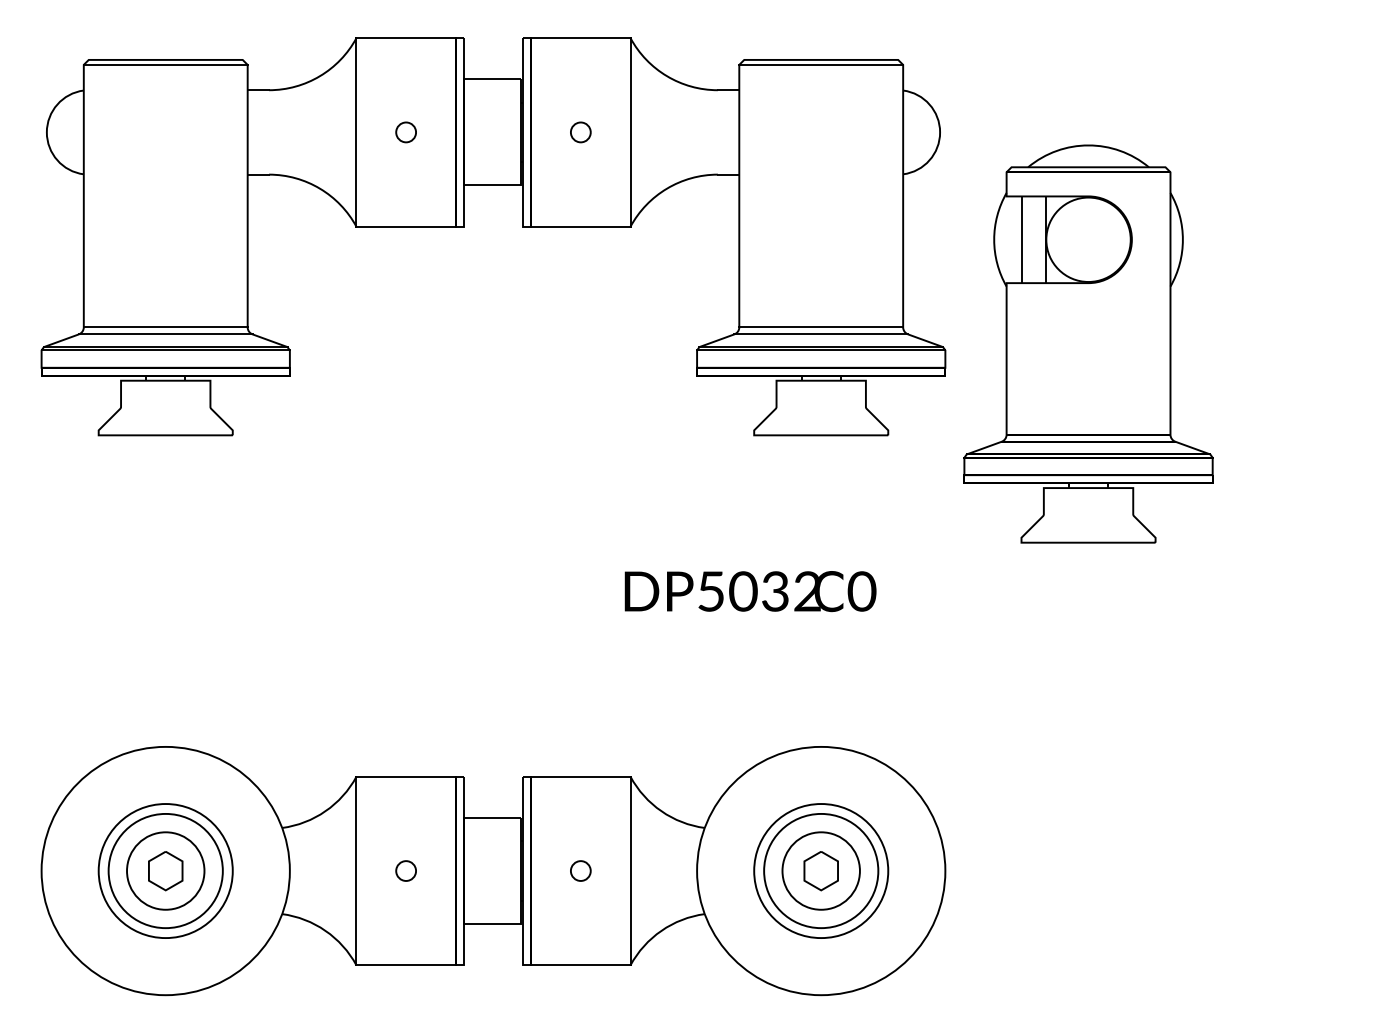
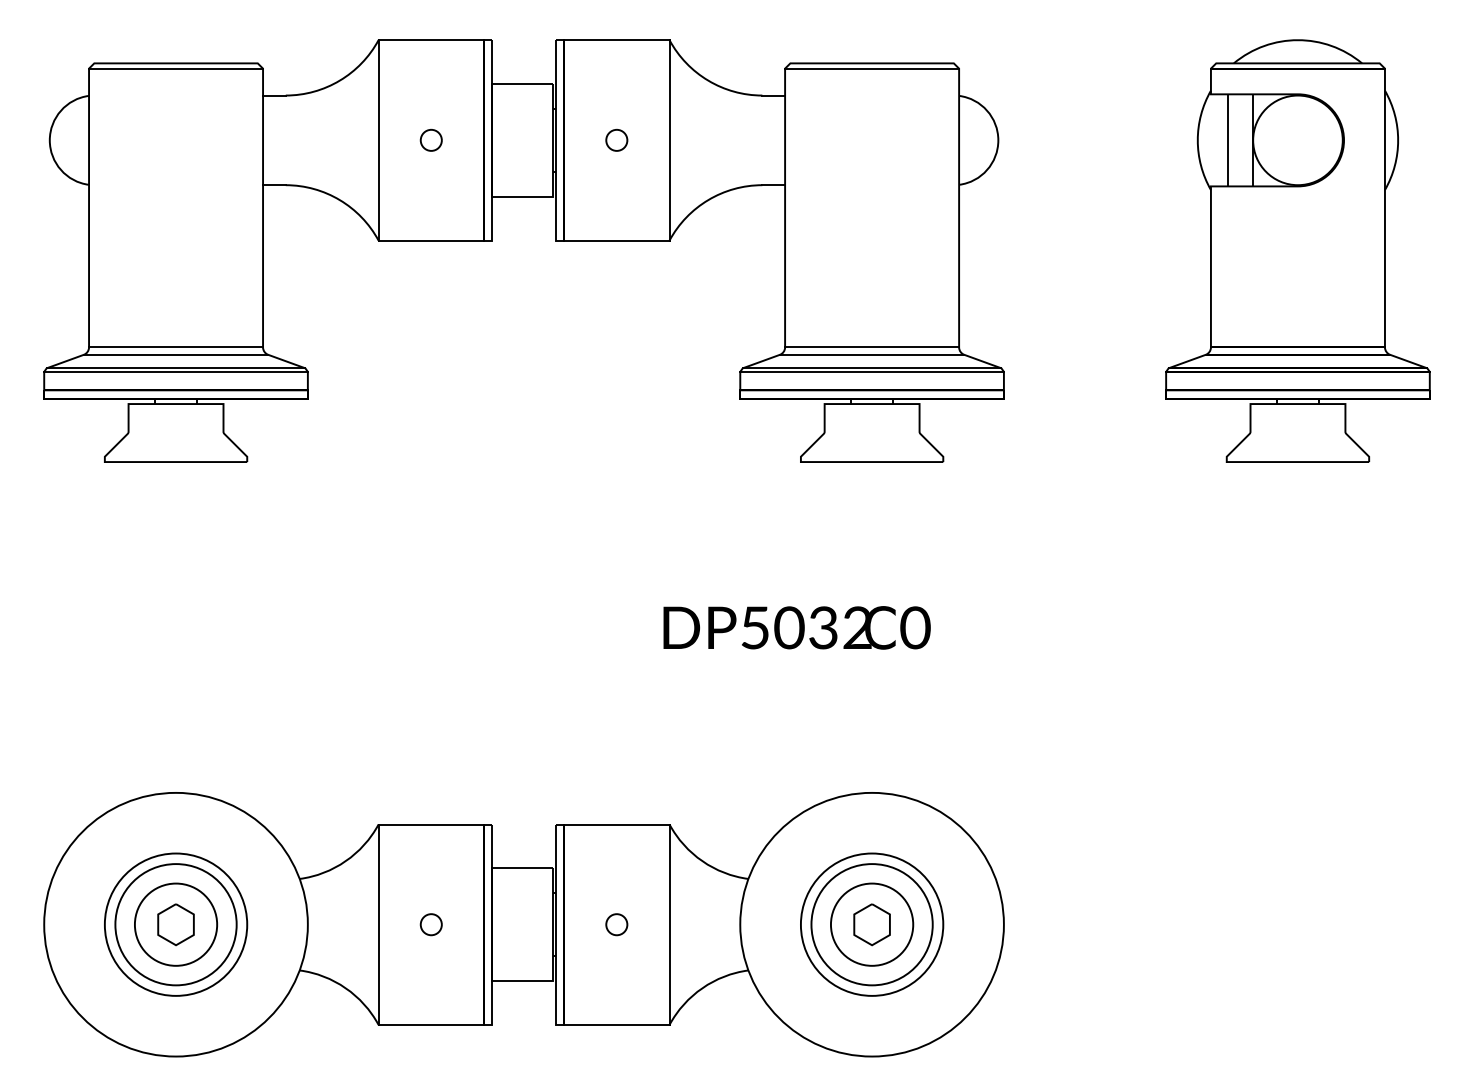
part: (1088, 343) -> (1297, 250), moved

